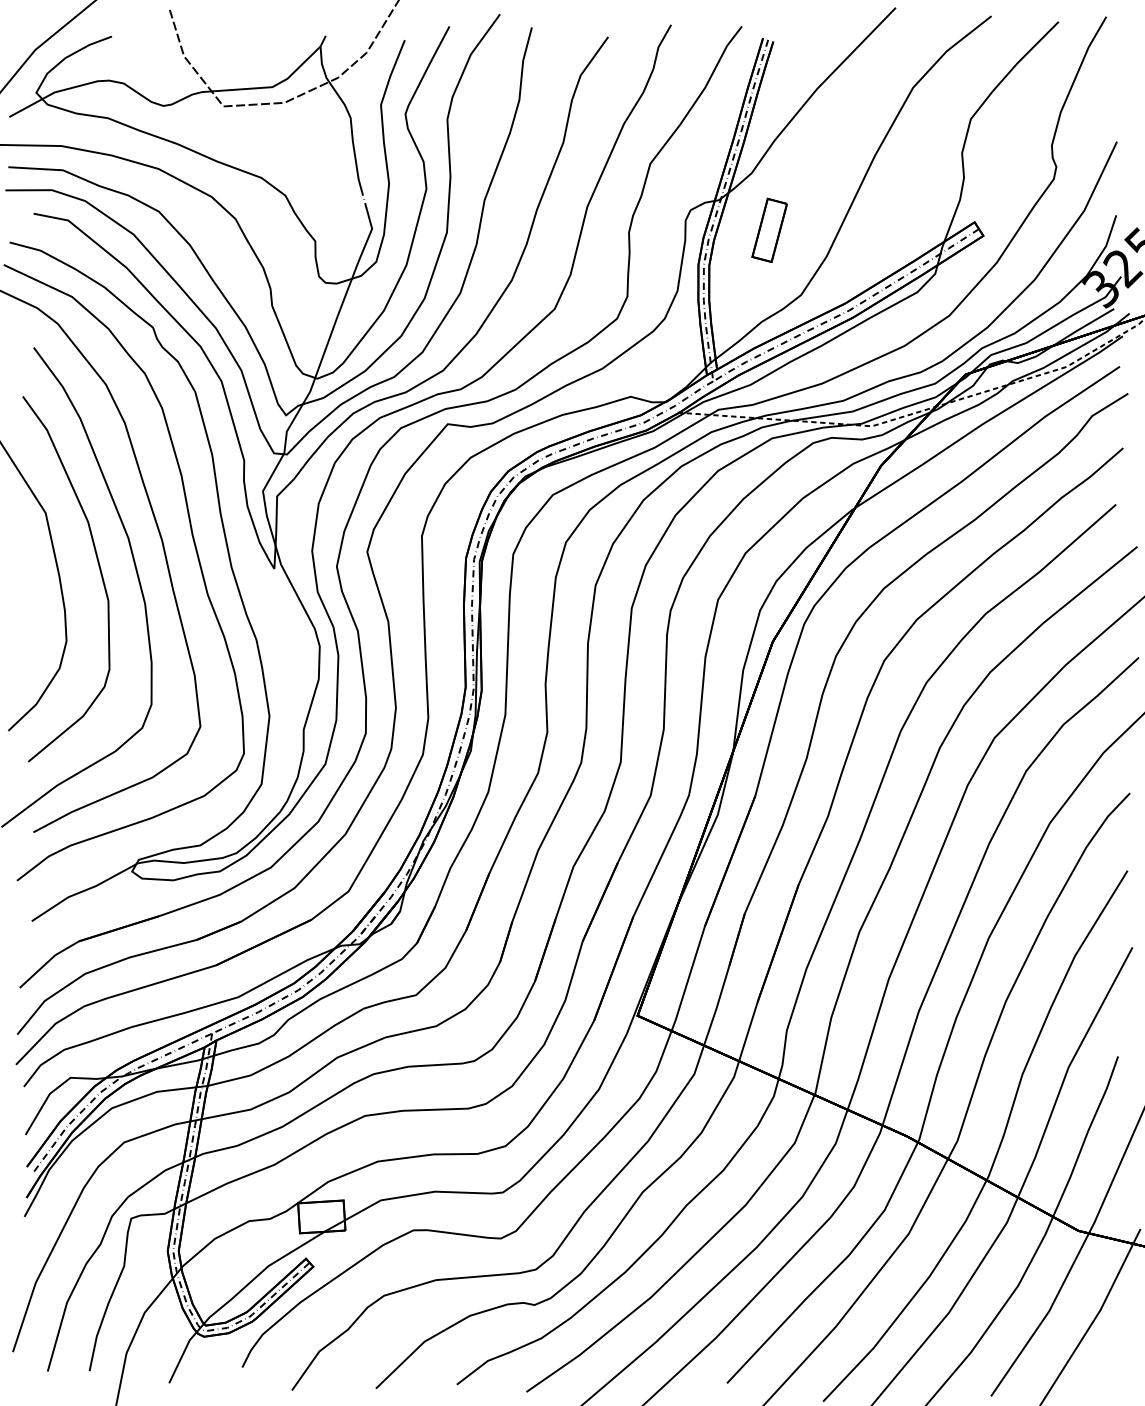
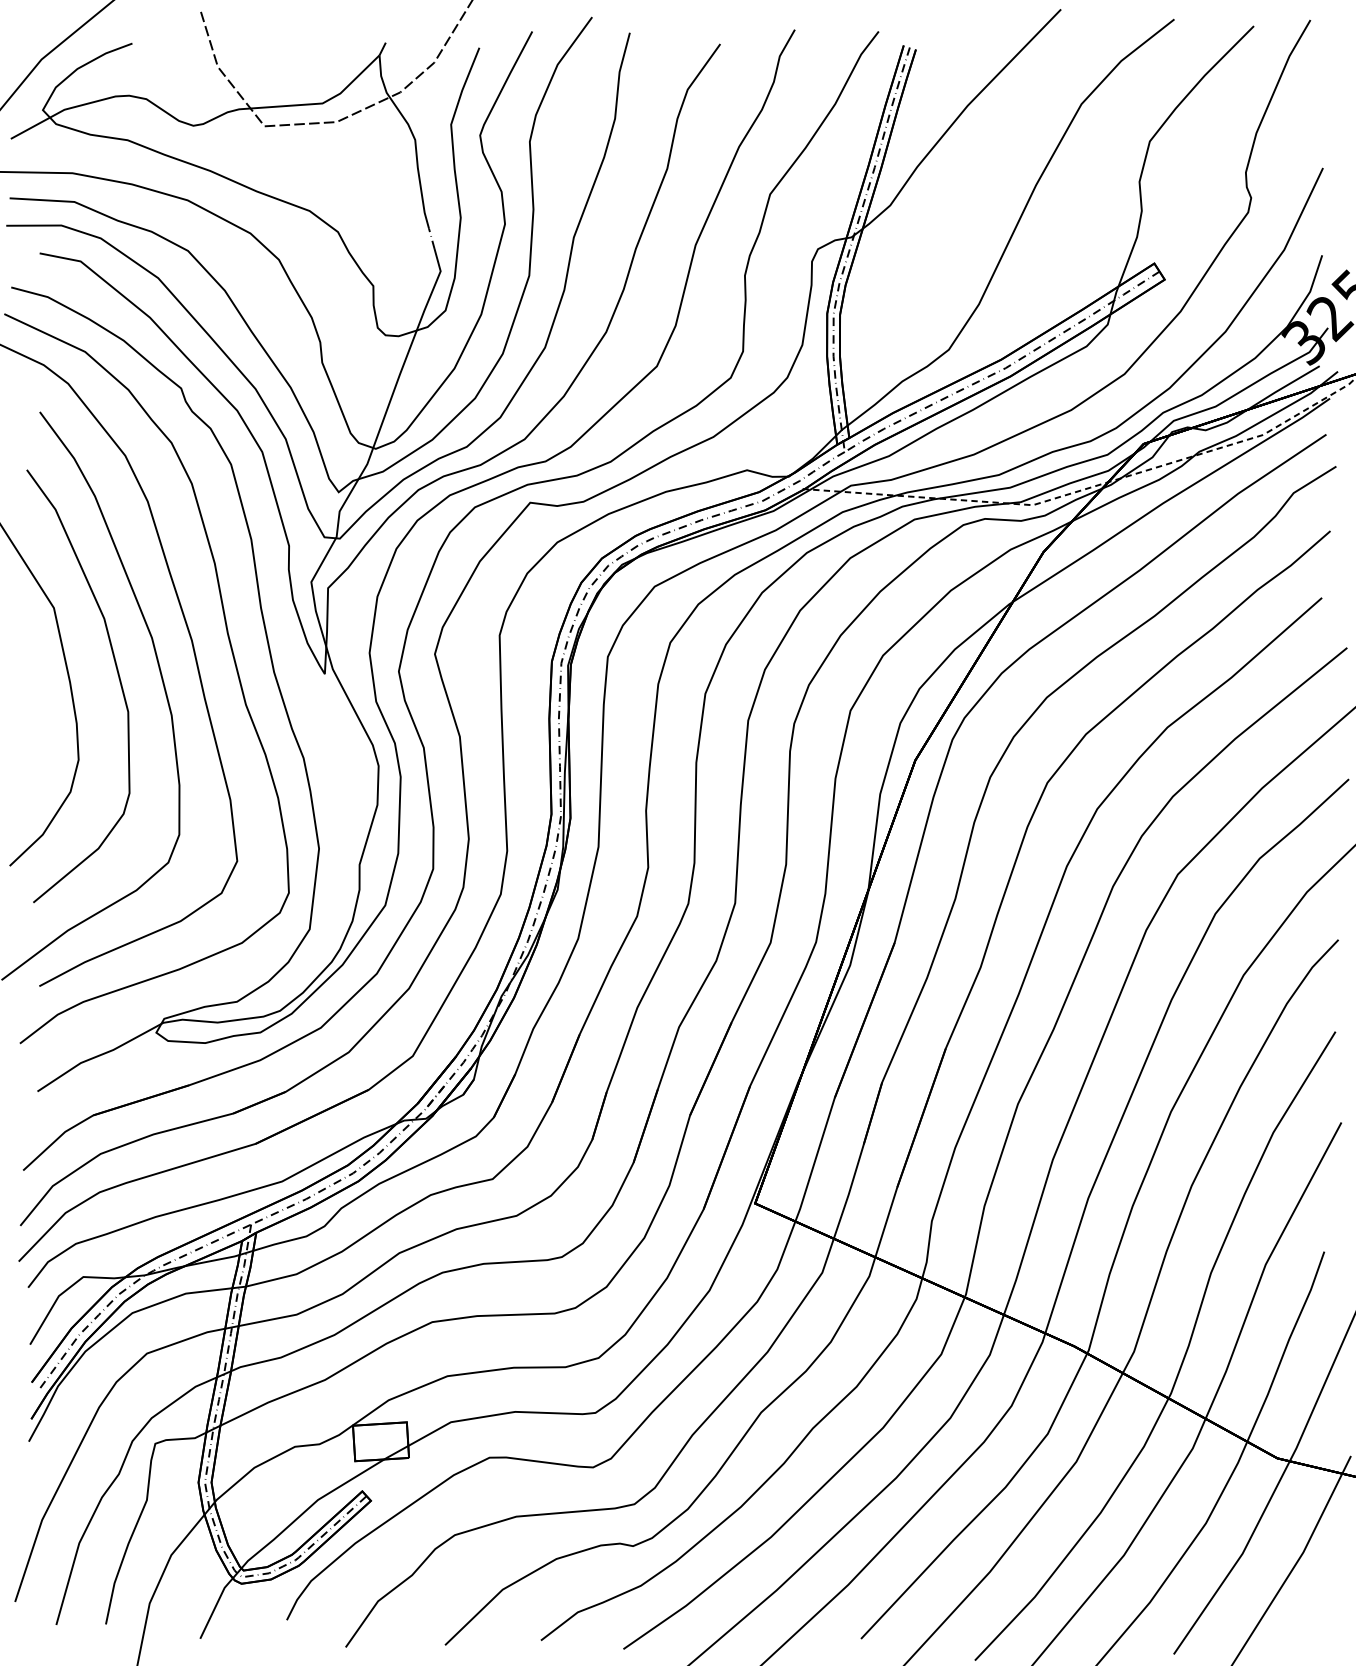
part: (769, 229) -> (911, 272), removed

